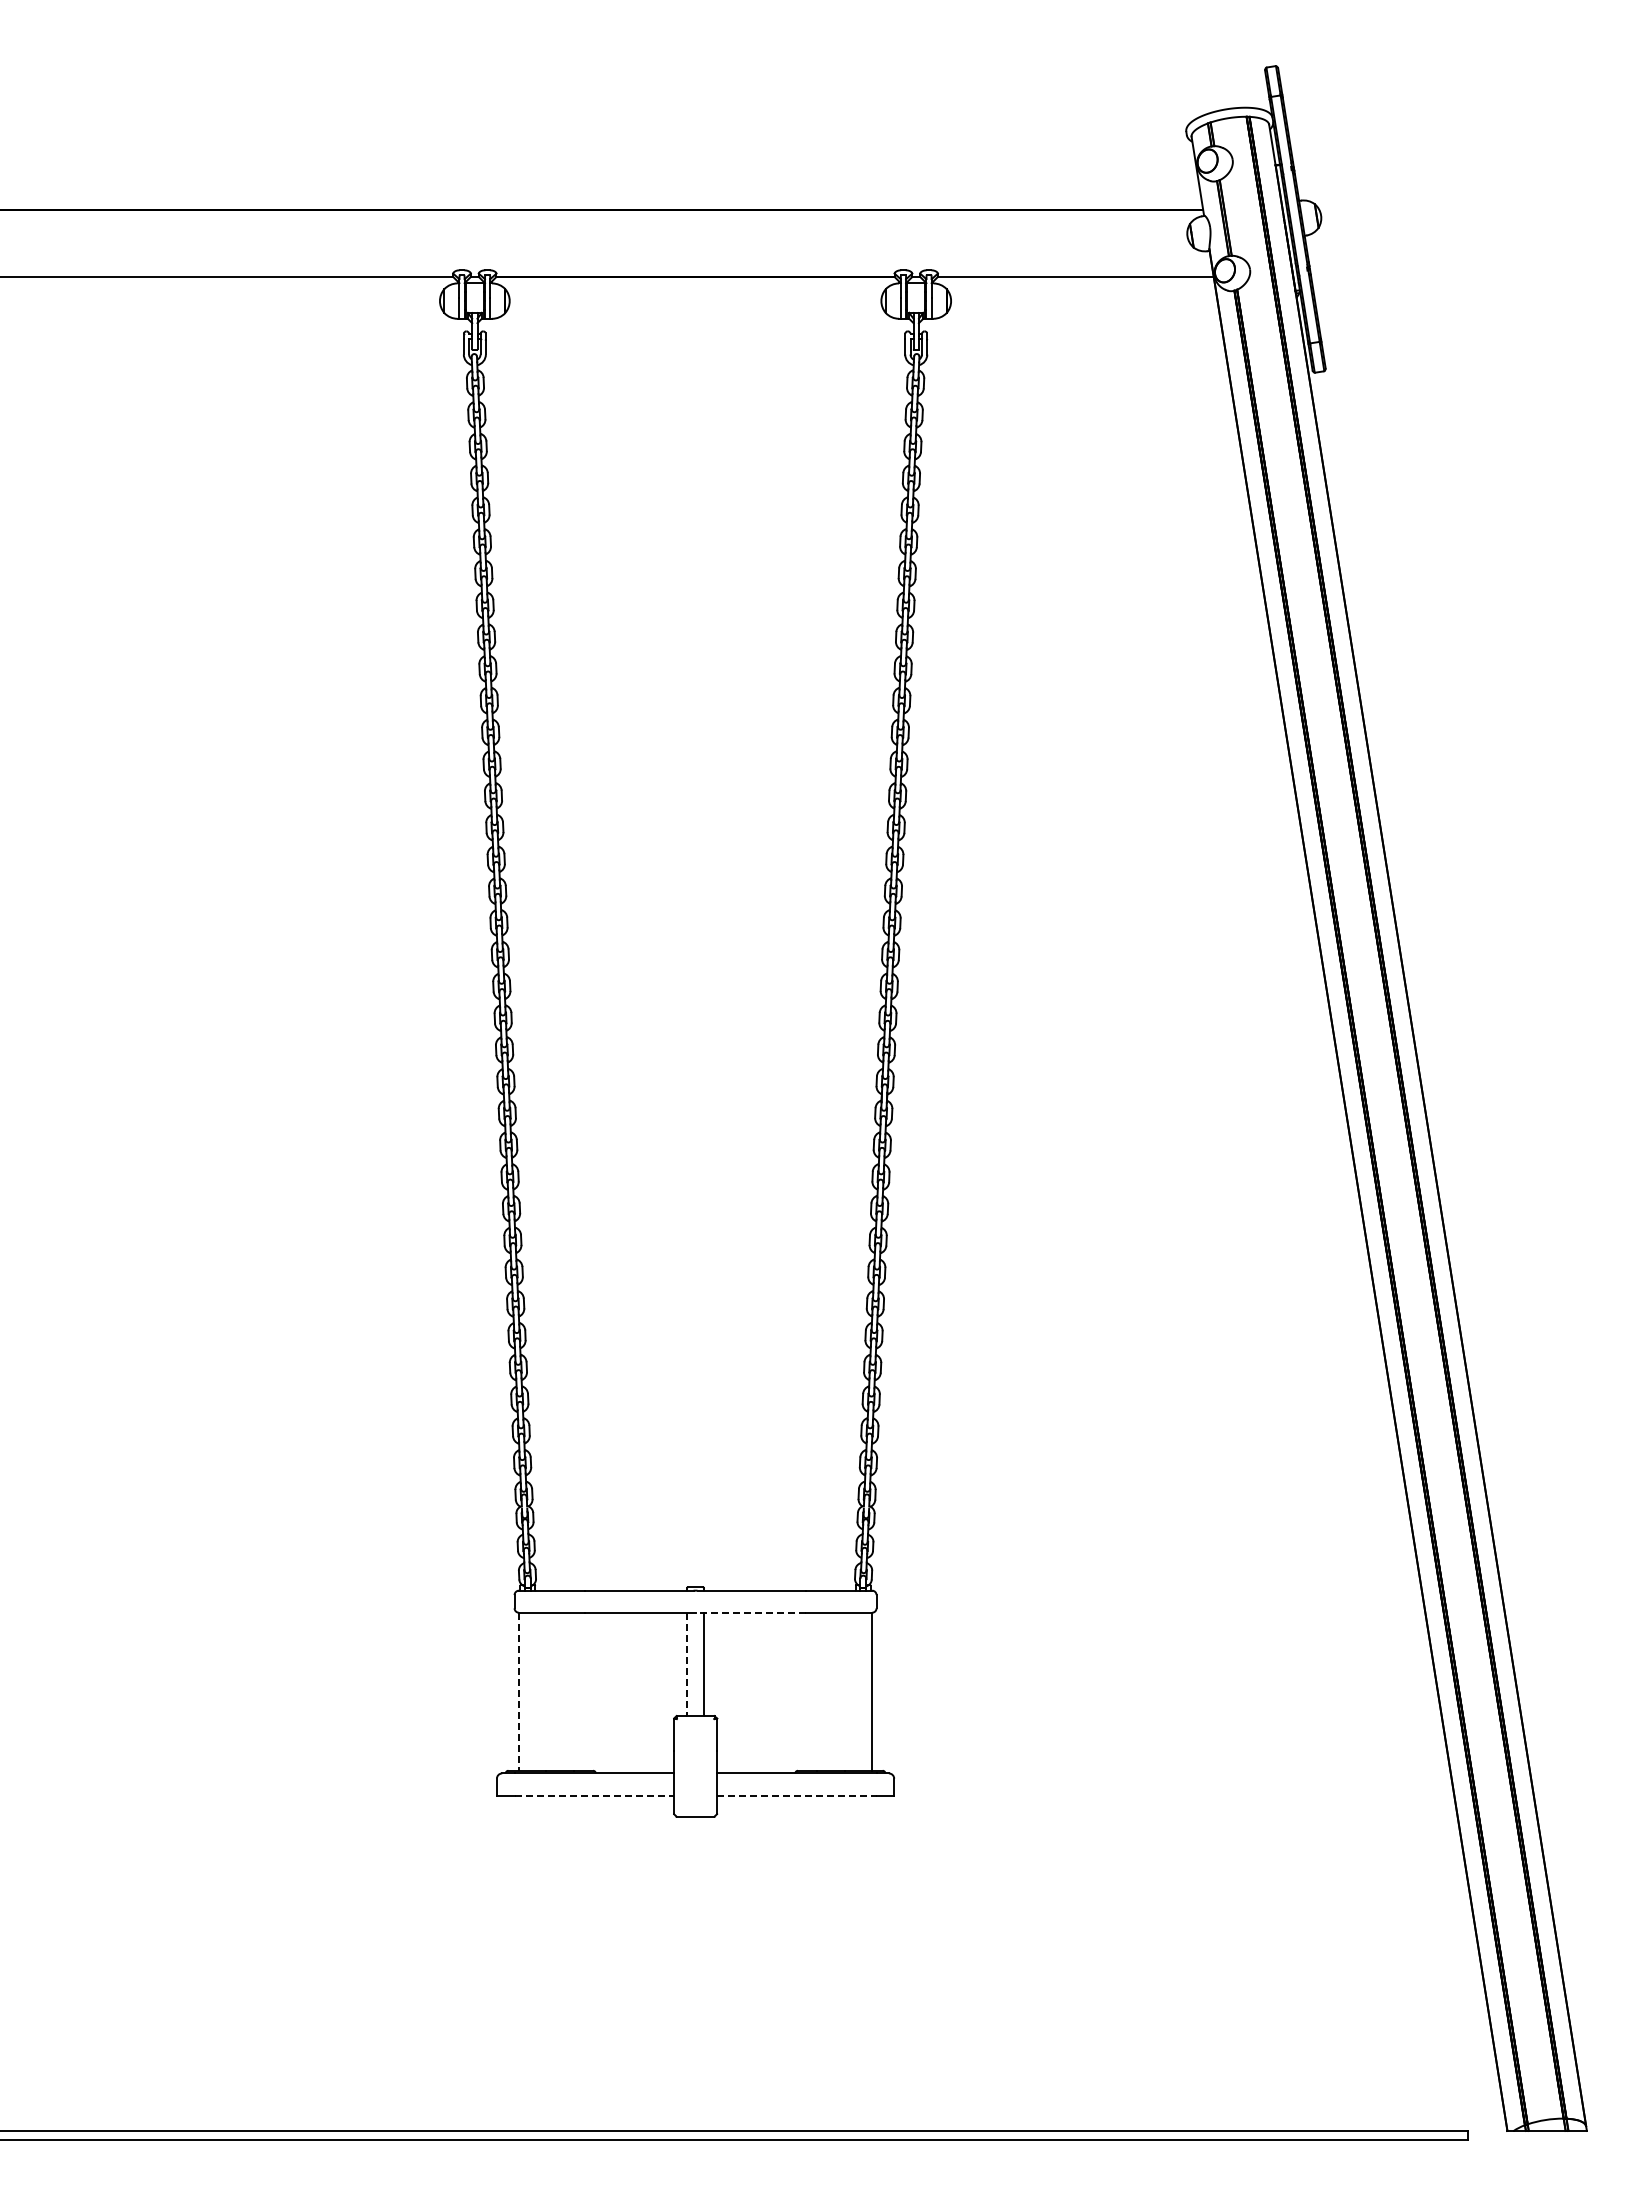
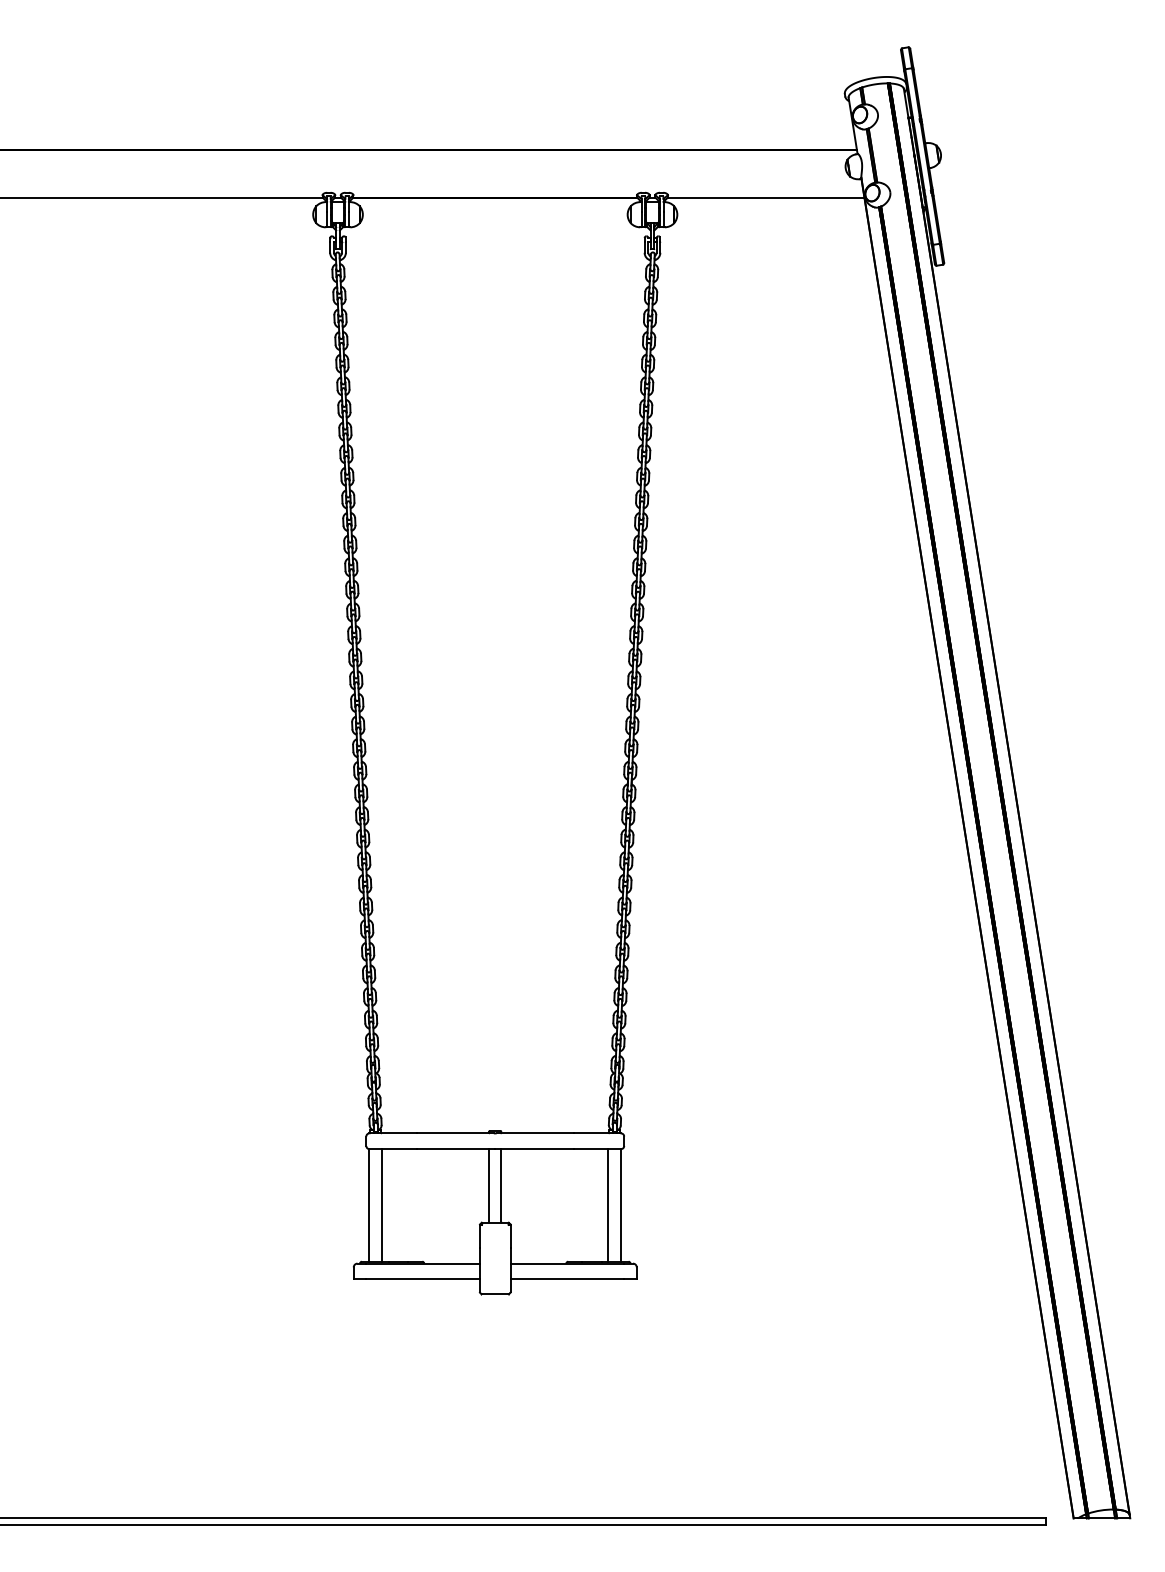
line: (750, 1612) -> (534, 1148), dashed -> solid
line: (686, 1664) -> (488, 1186), dashed -> solid
line: (536, 1691) -> (381, 1205), added
line: (854, 1691) -> (608, 1205), added
line: (518, 1692) -> (369, 1205), dashed -> solid
line: (594, 1795) -> (423, 1279), dashed -> solid
line: (796, 1795) -> (567, 1279), dashed -> solid

